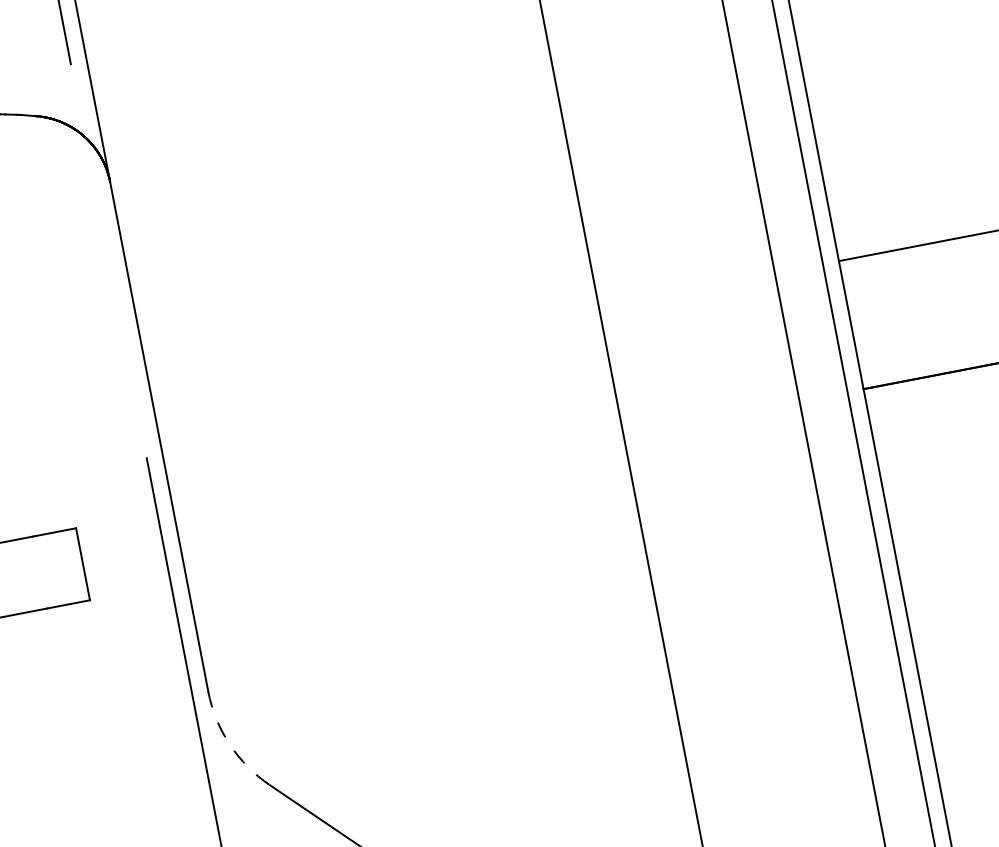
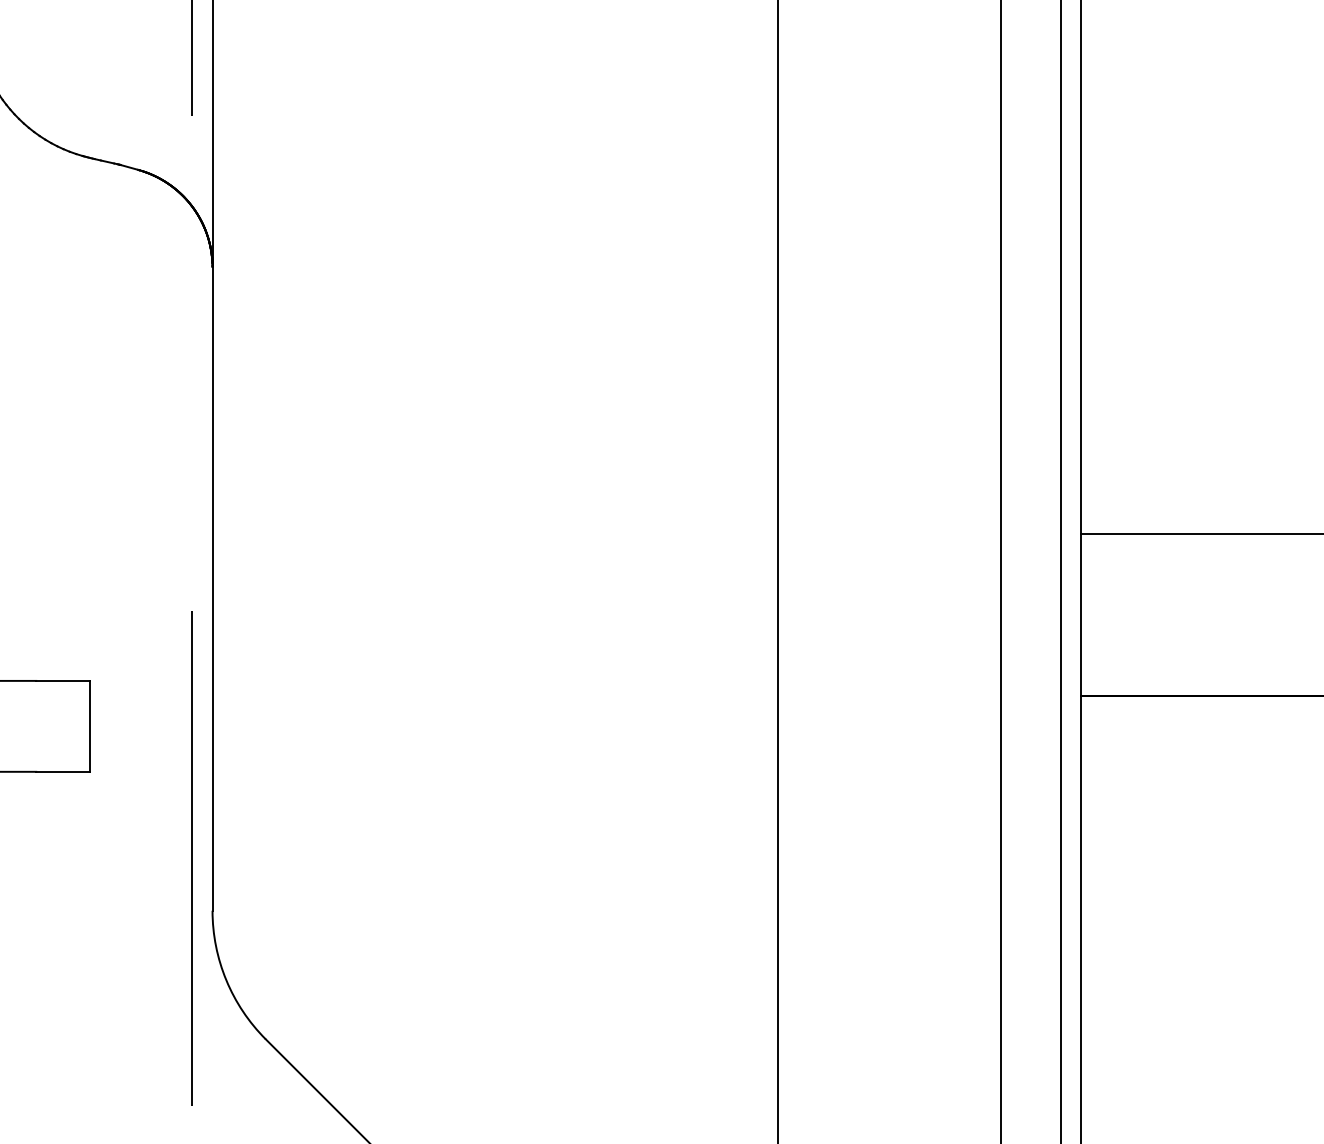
arc: (229, 744) -> (226, 980), dashed -> solid

